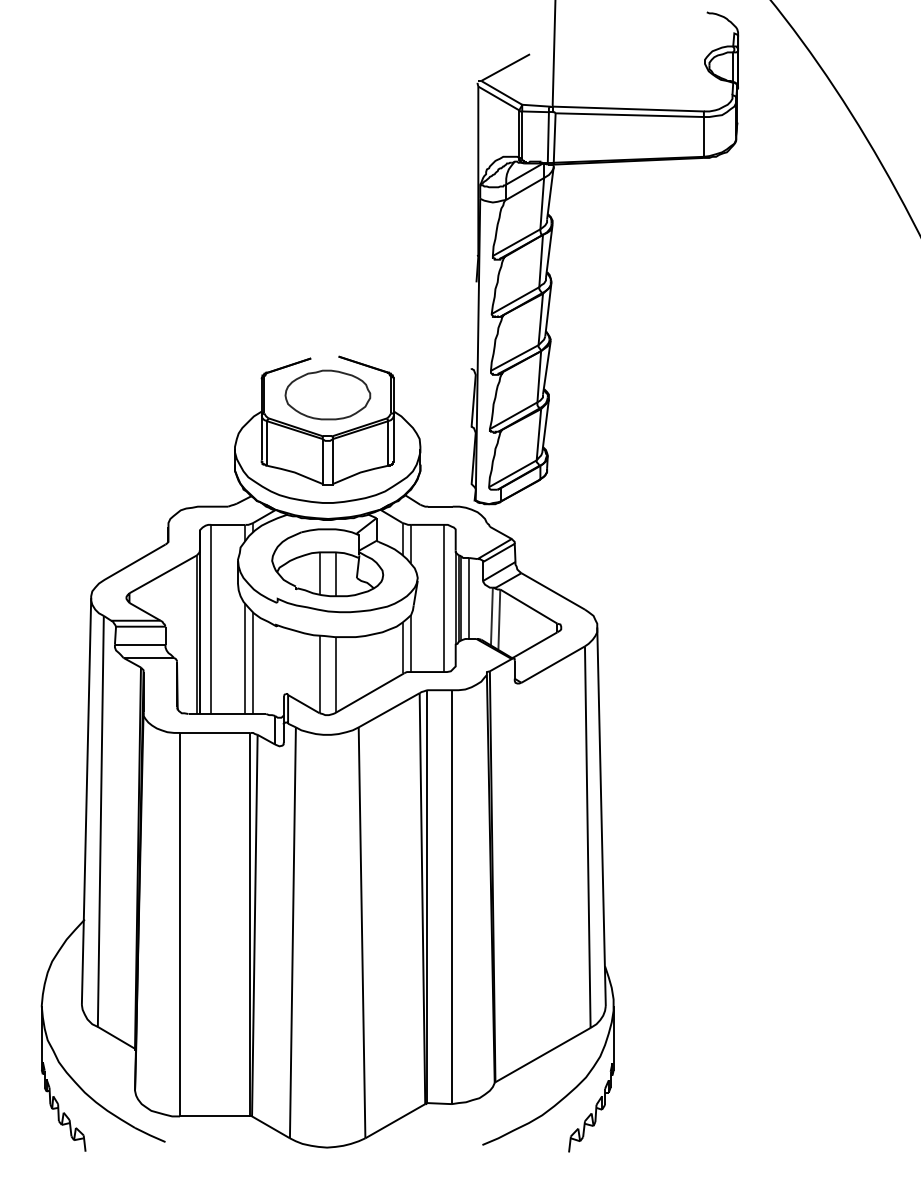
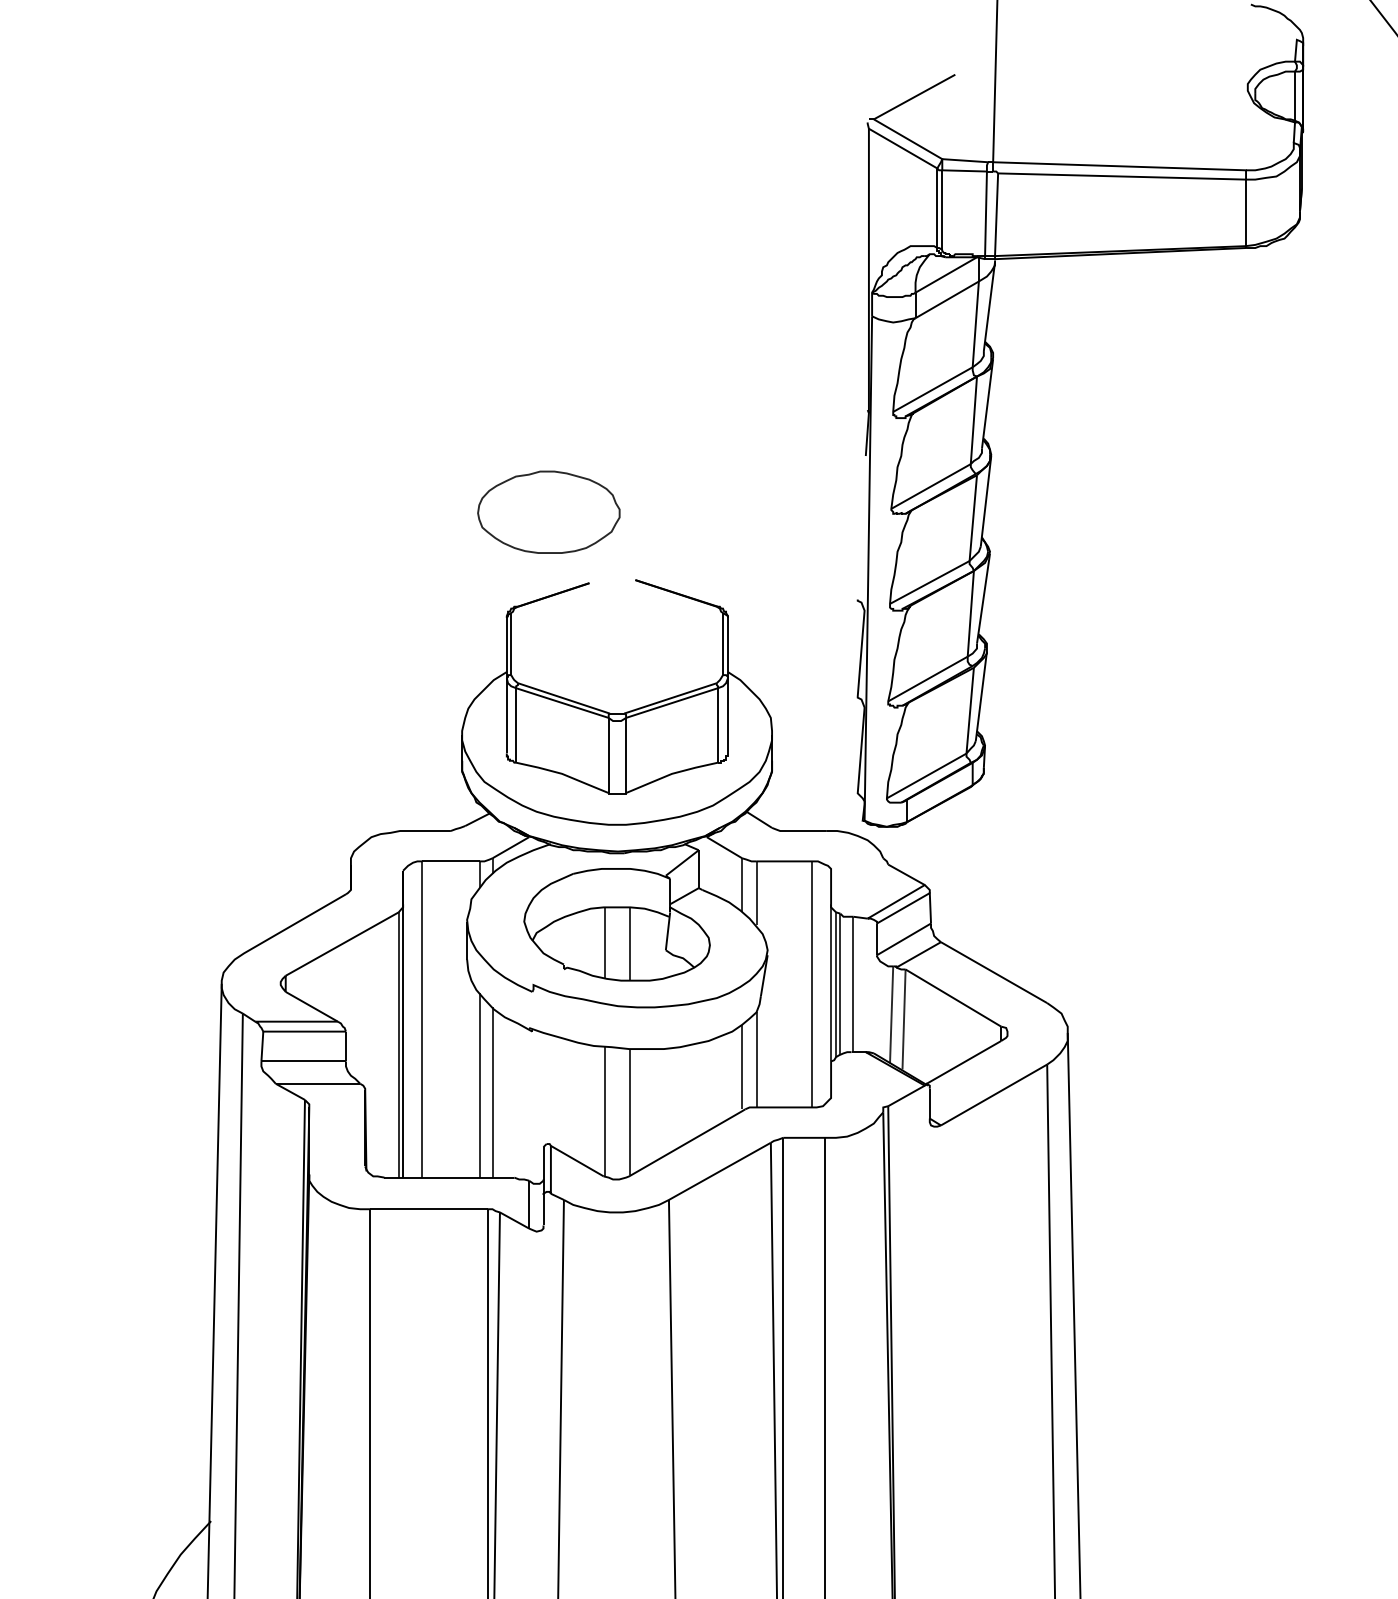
part: (327, 394) -> (548, 511), moved

